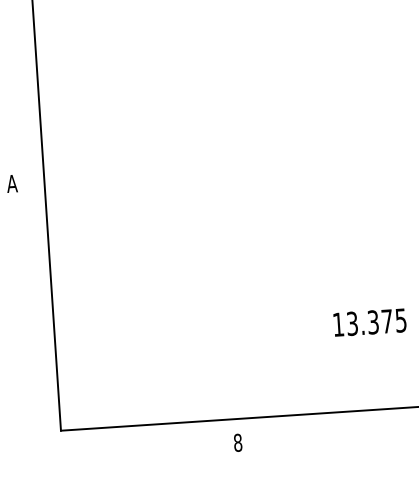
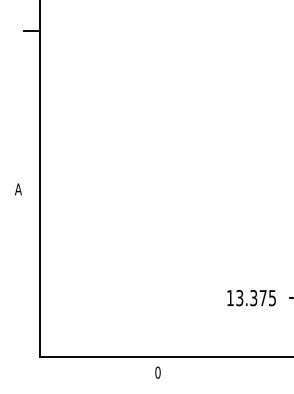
text: (237, 442) -> (157, 372), 8 -> 0

